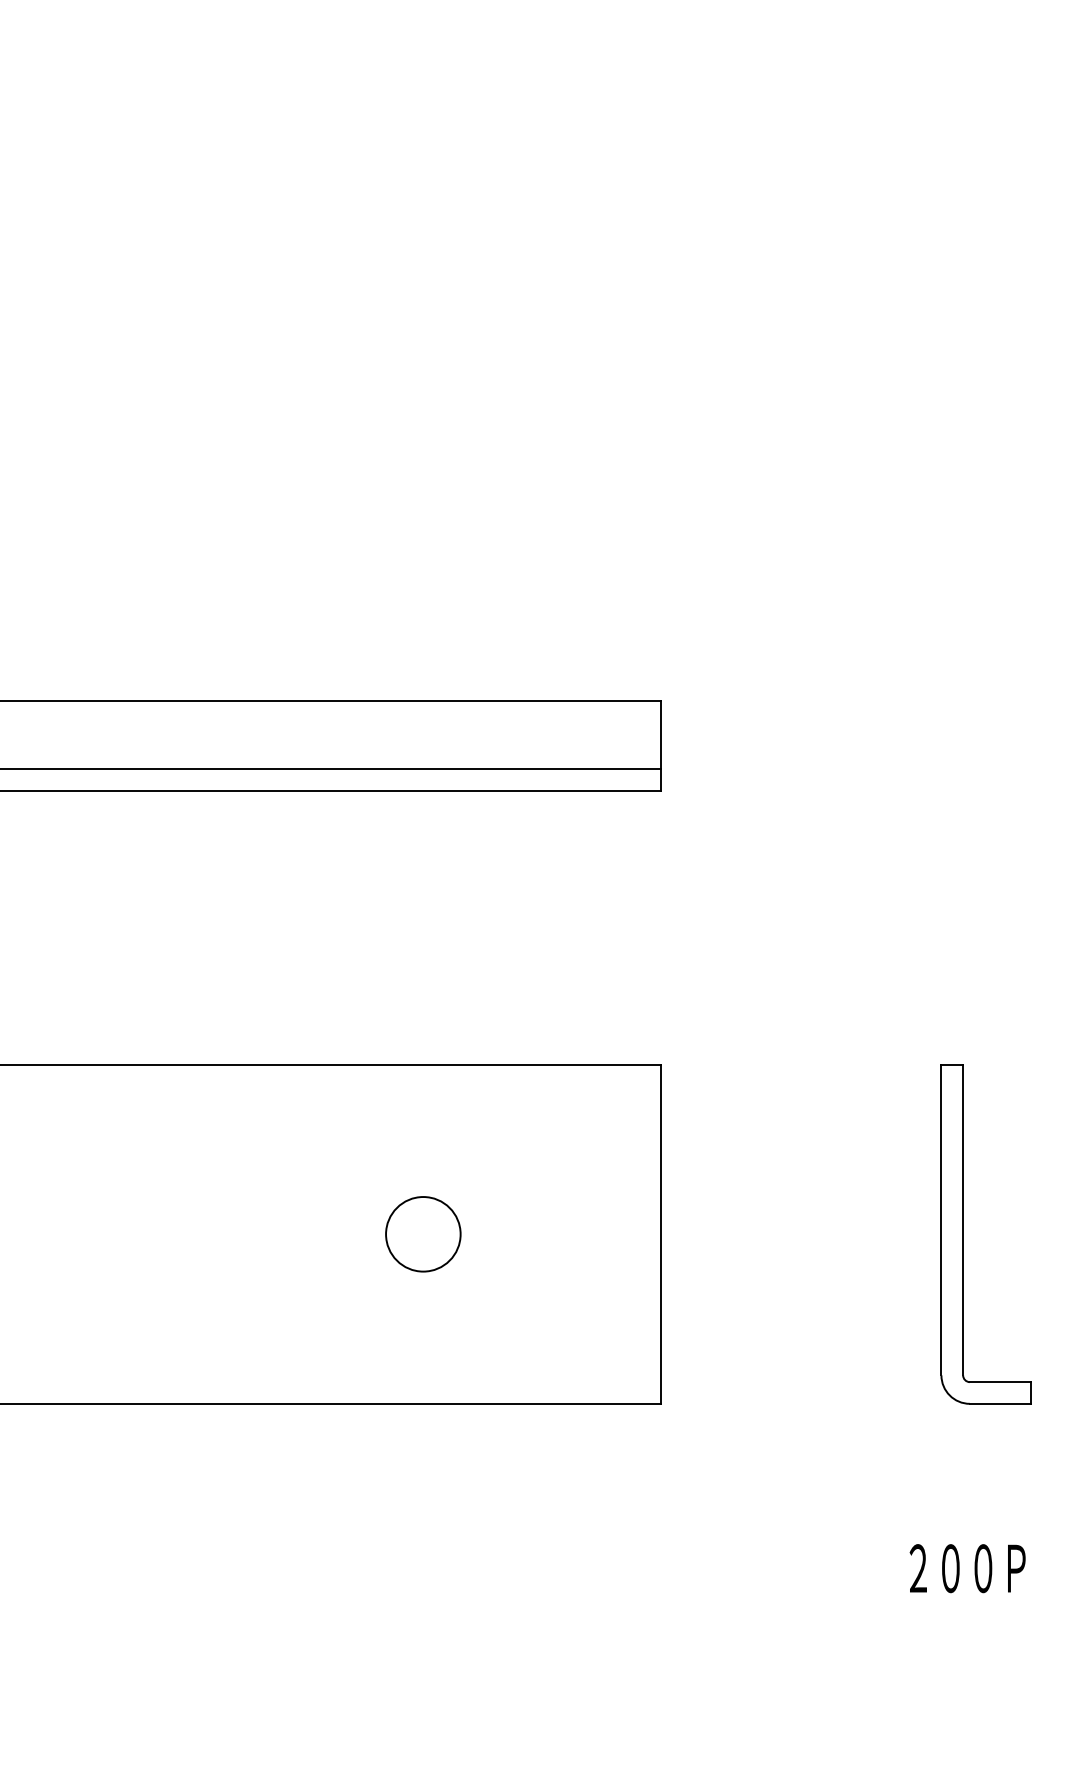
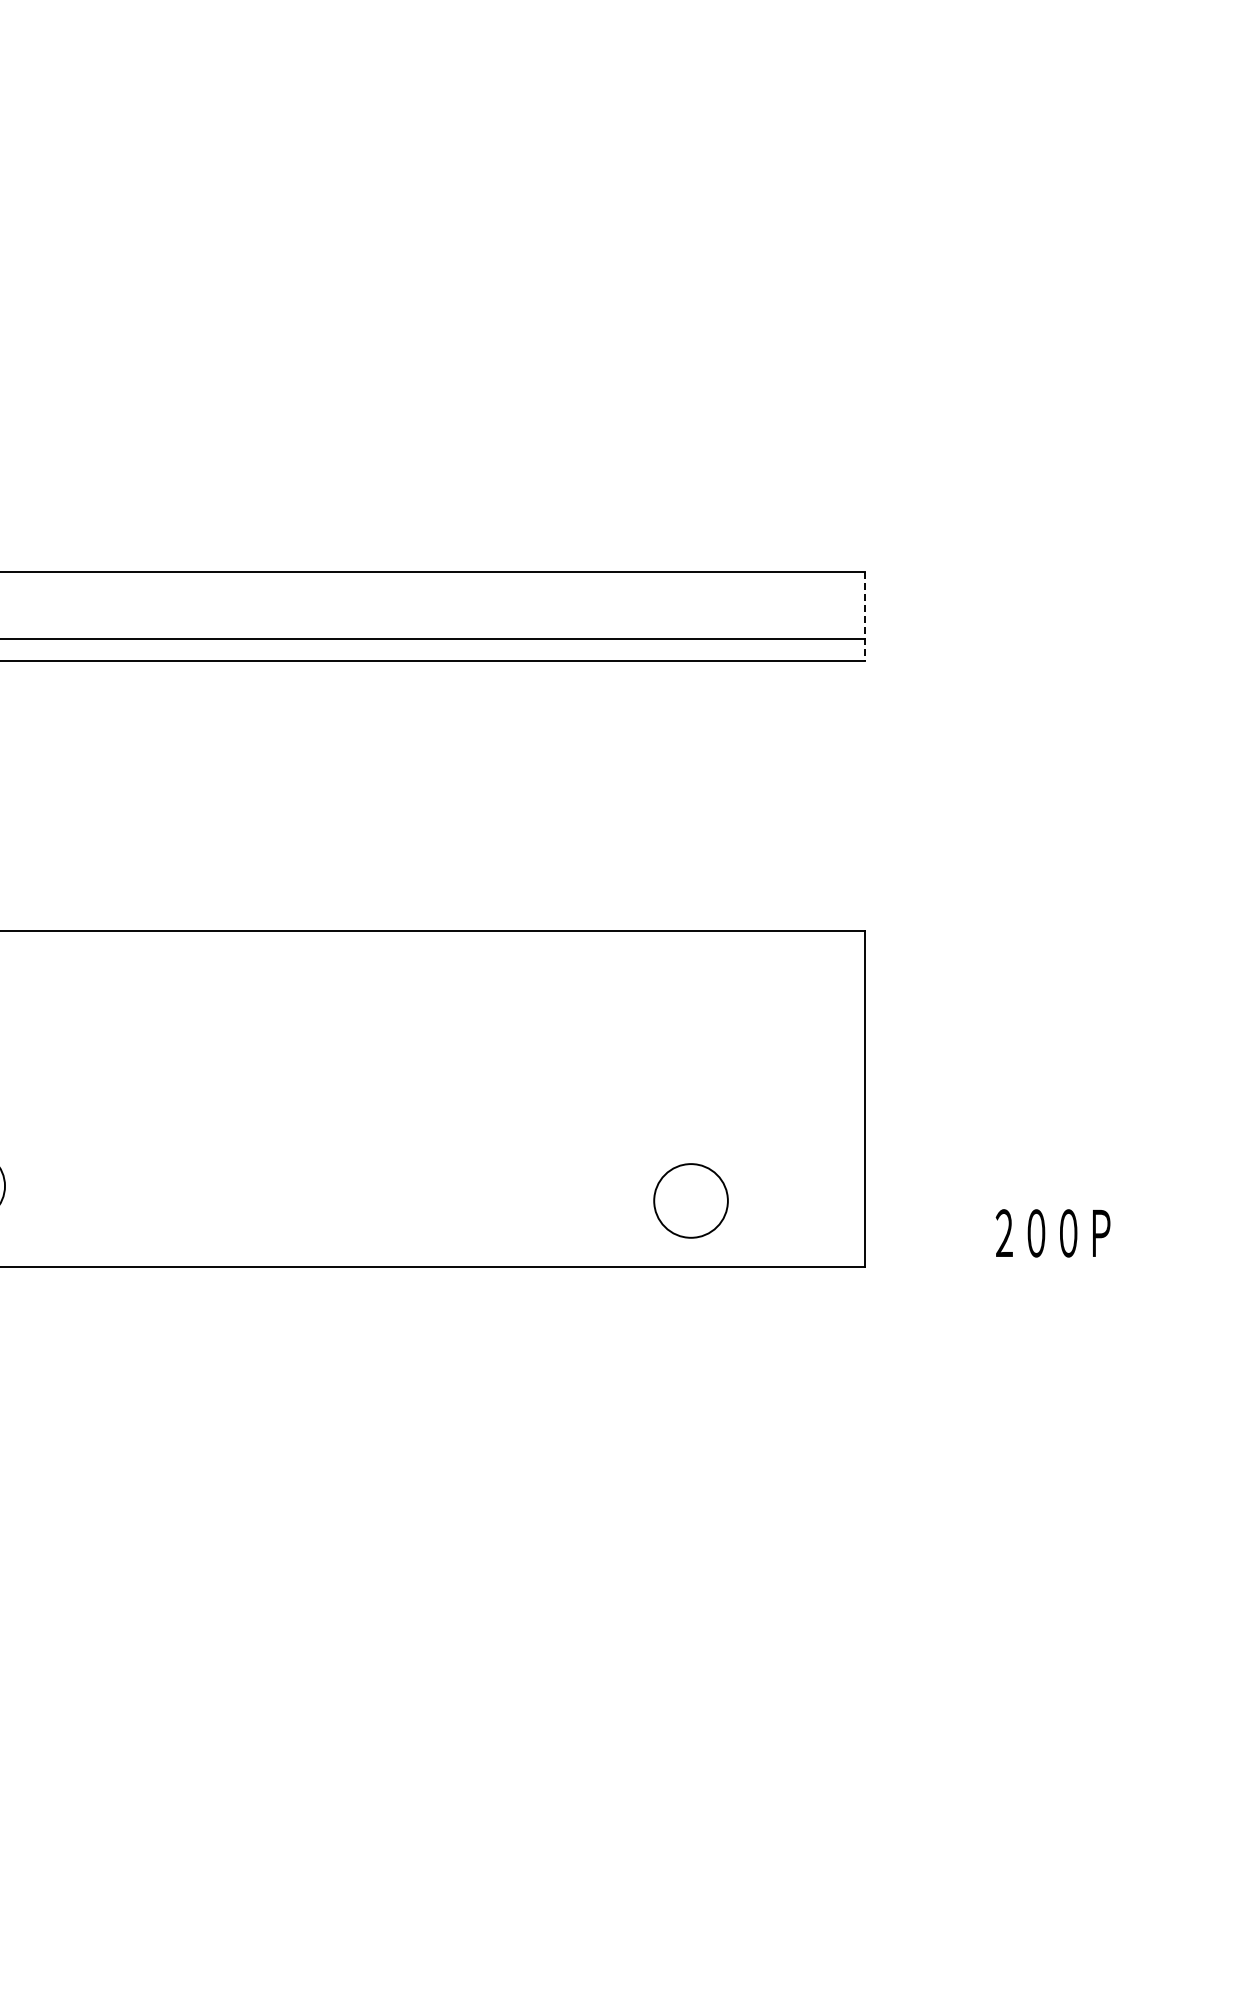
line: (660, 746) -> (864, 616), solid -> dashed
circle: (422, 1233) -> (690, 1200), moved
part: (964, 1233) -> (1164, 1098), removed
text: (967, 1568) -> (1052, 1233), moved

